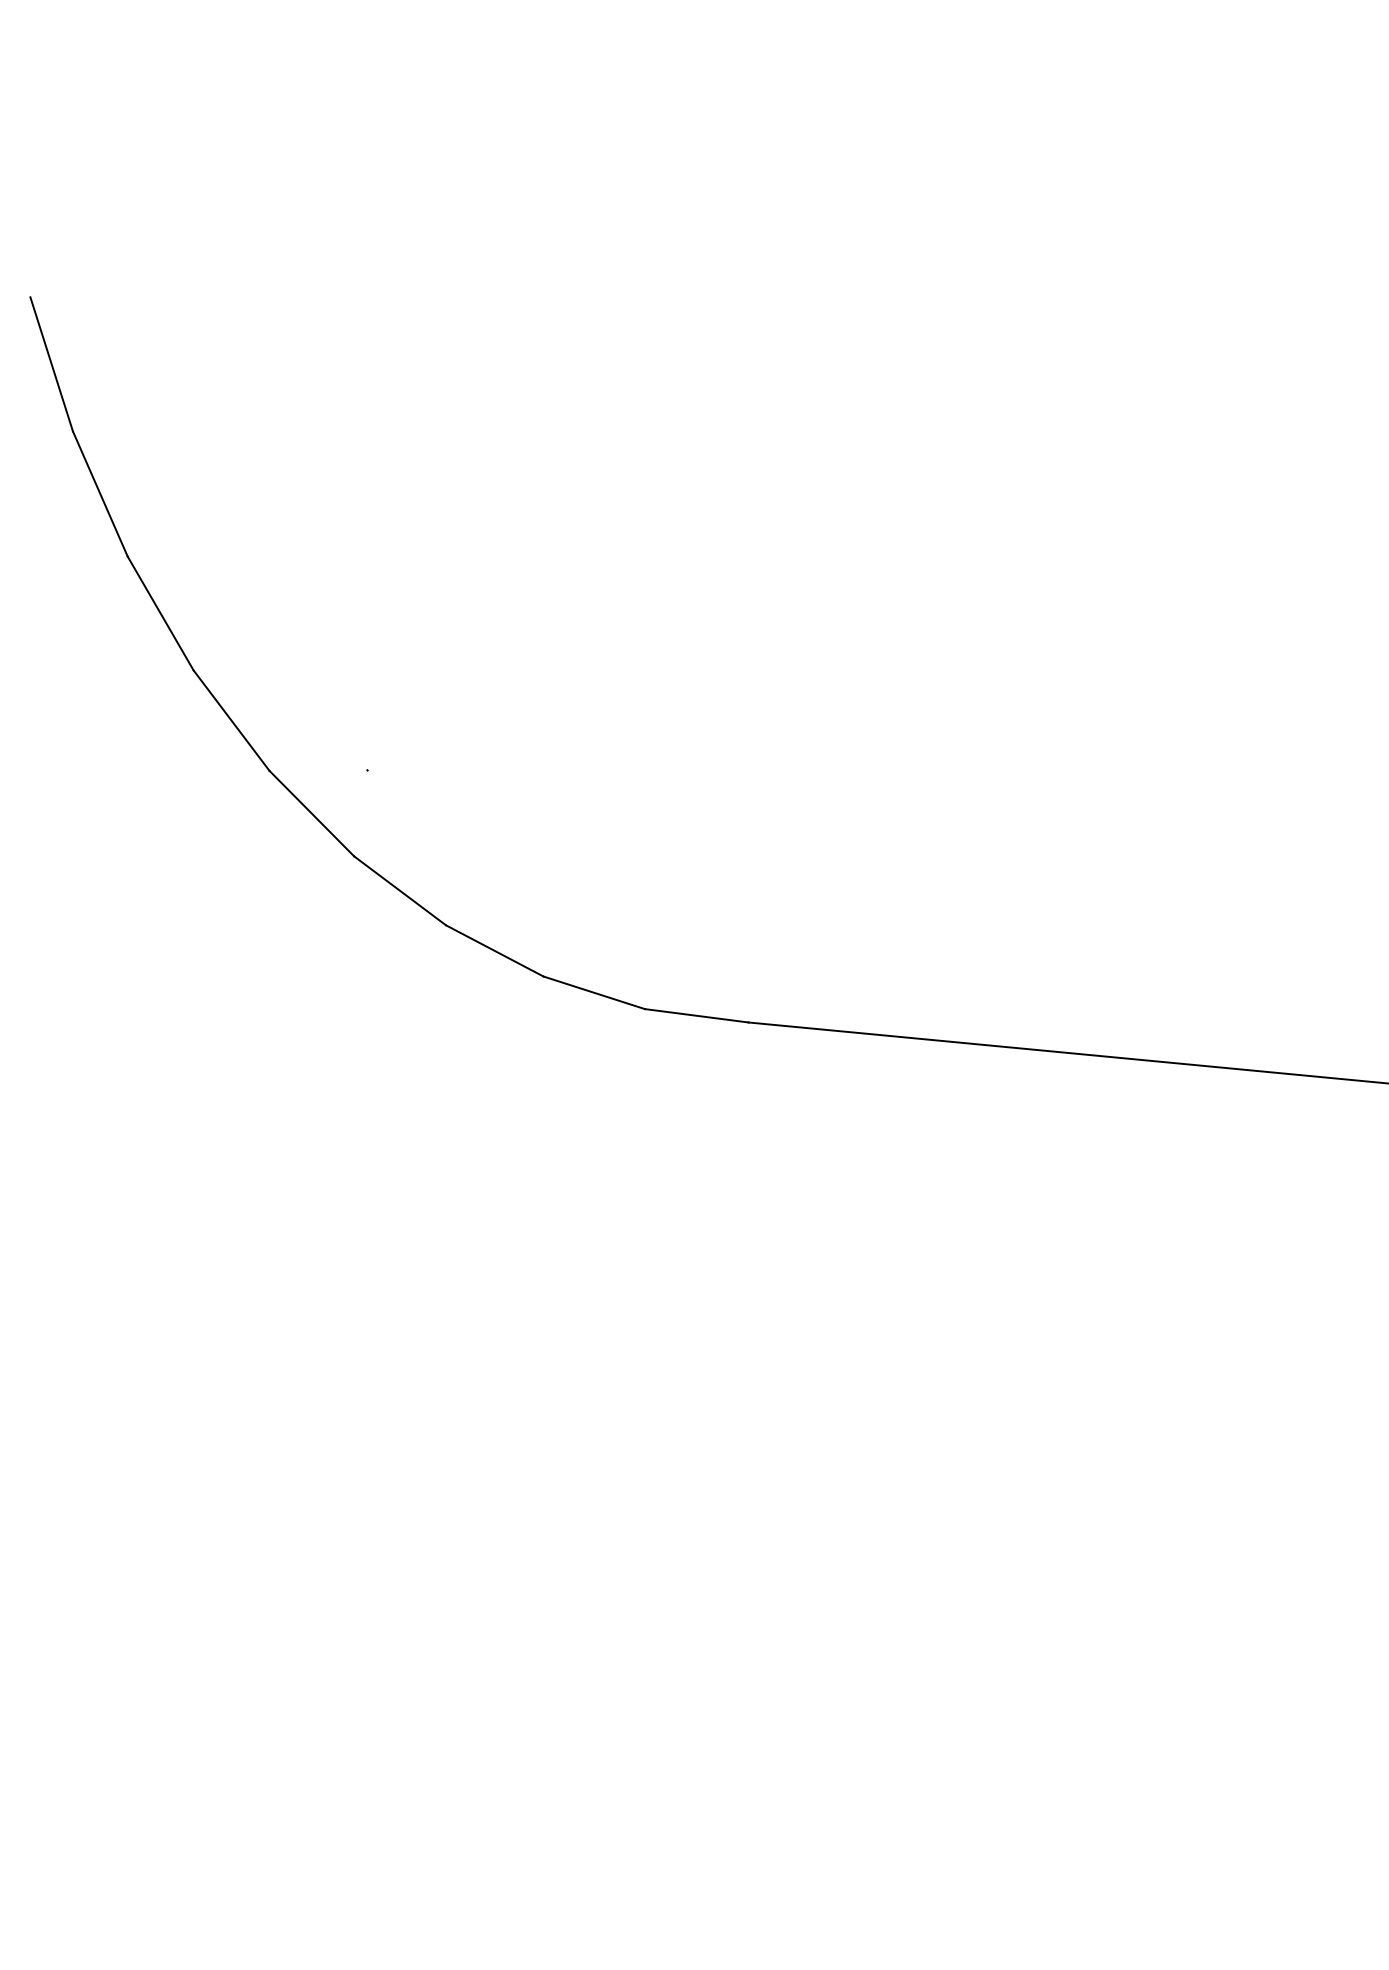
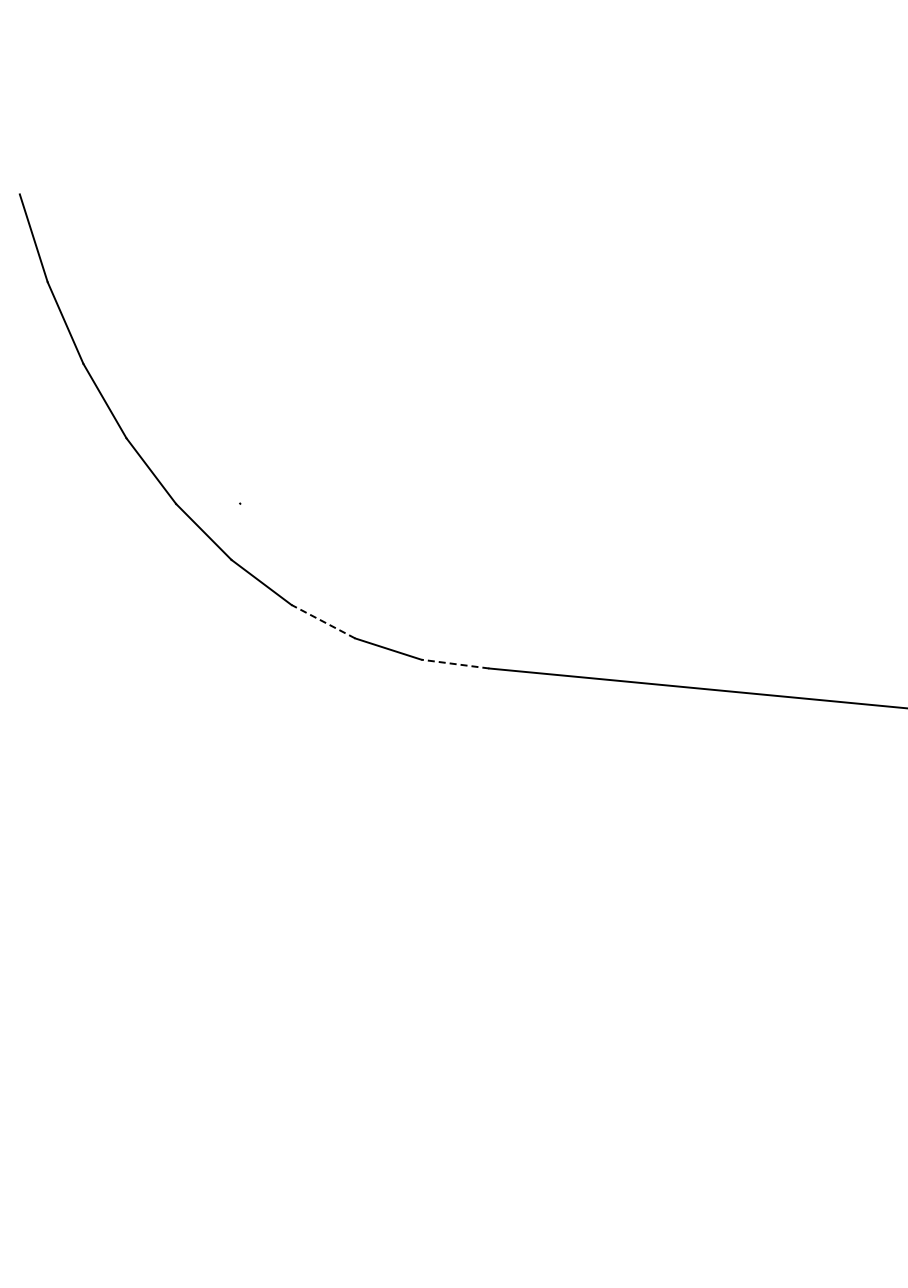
line: (494, 950) -> (323, 621), solid -> dashed
line: (695, 1016) -> (454, 664), solid -> dashed

